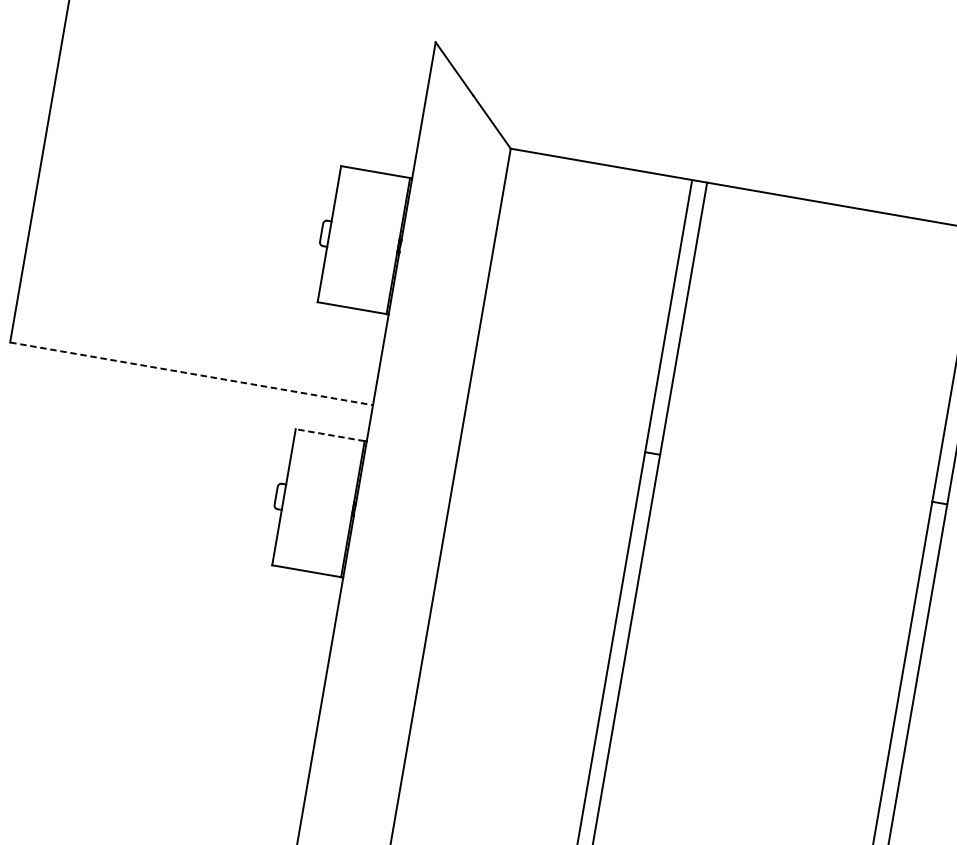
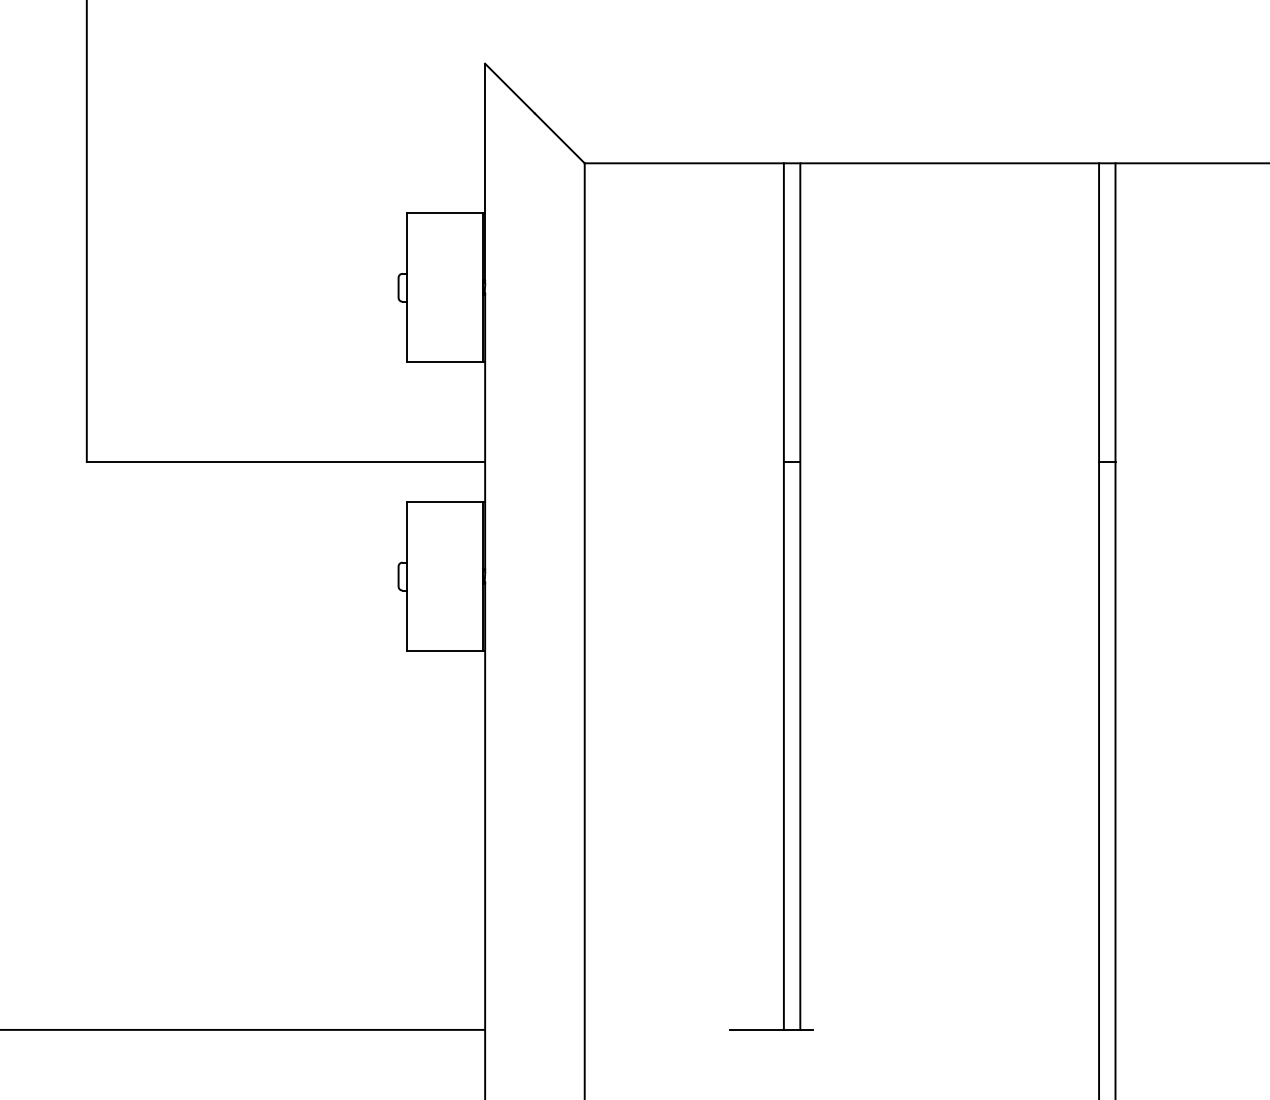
line: (191, 374) -> (286, 462), dashed -> solid
line: (330, 434) -> (445, 501), dashed -> solid

